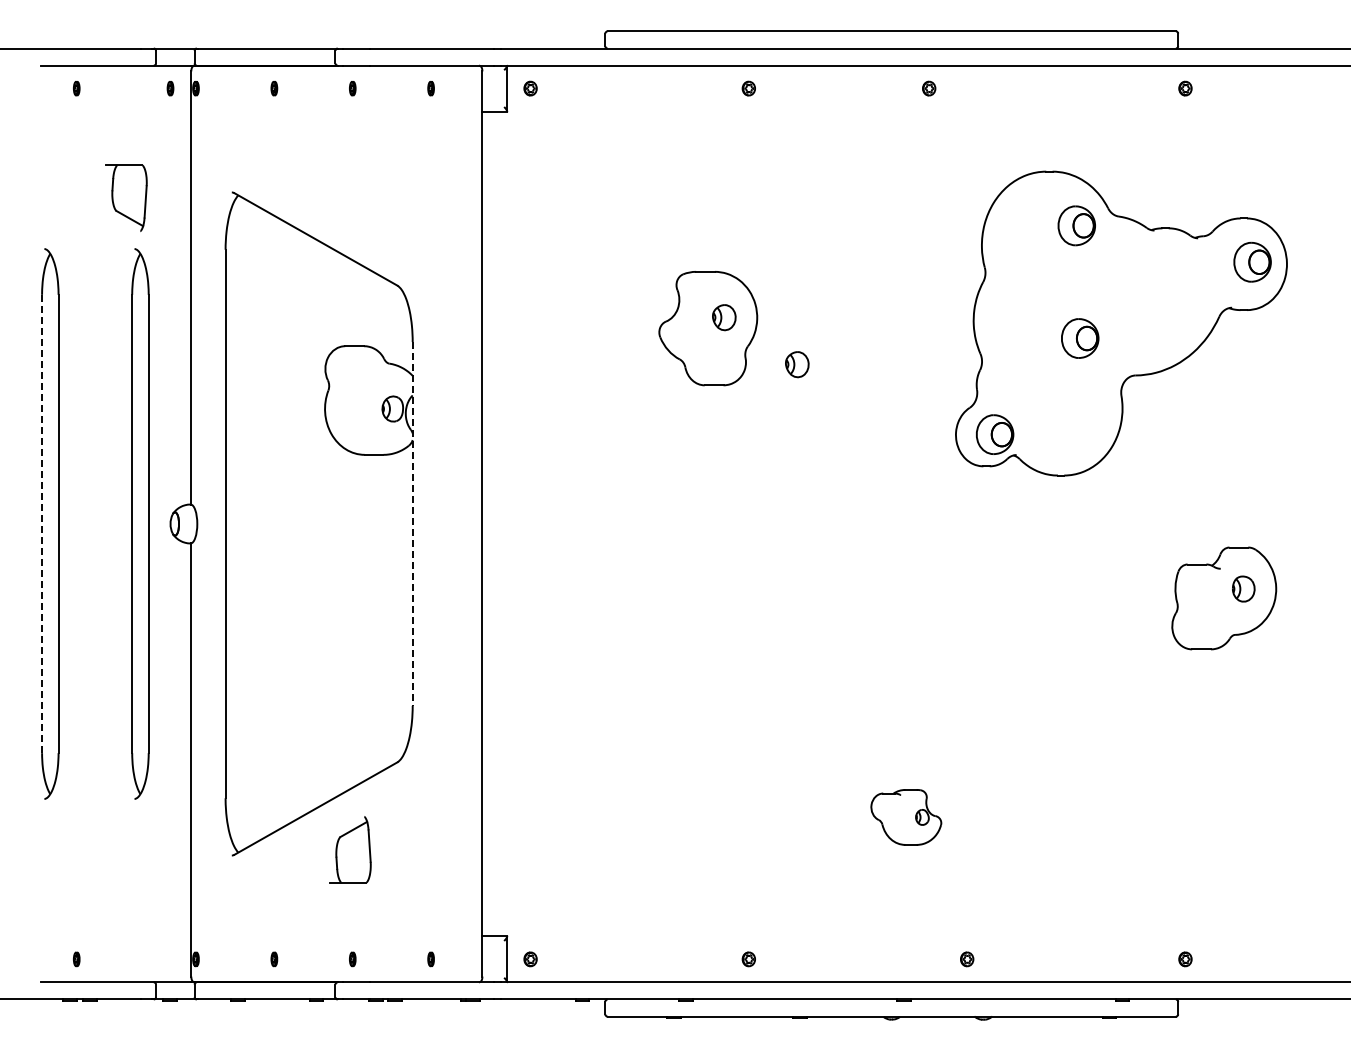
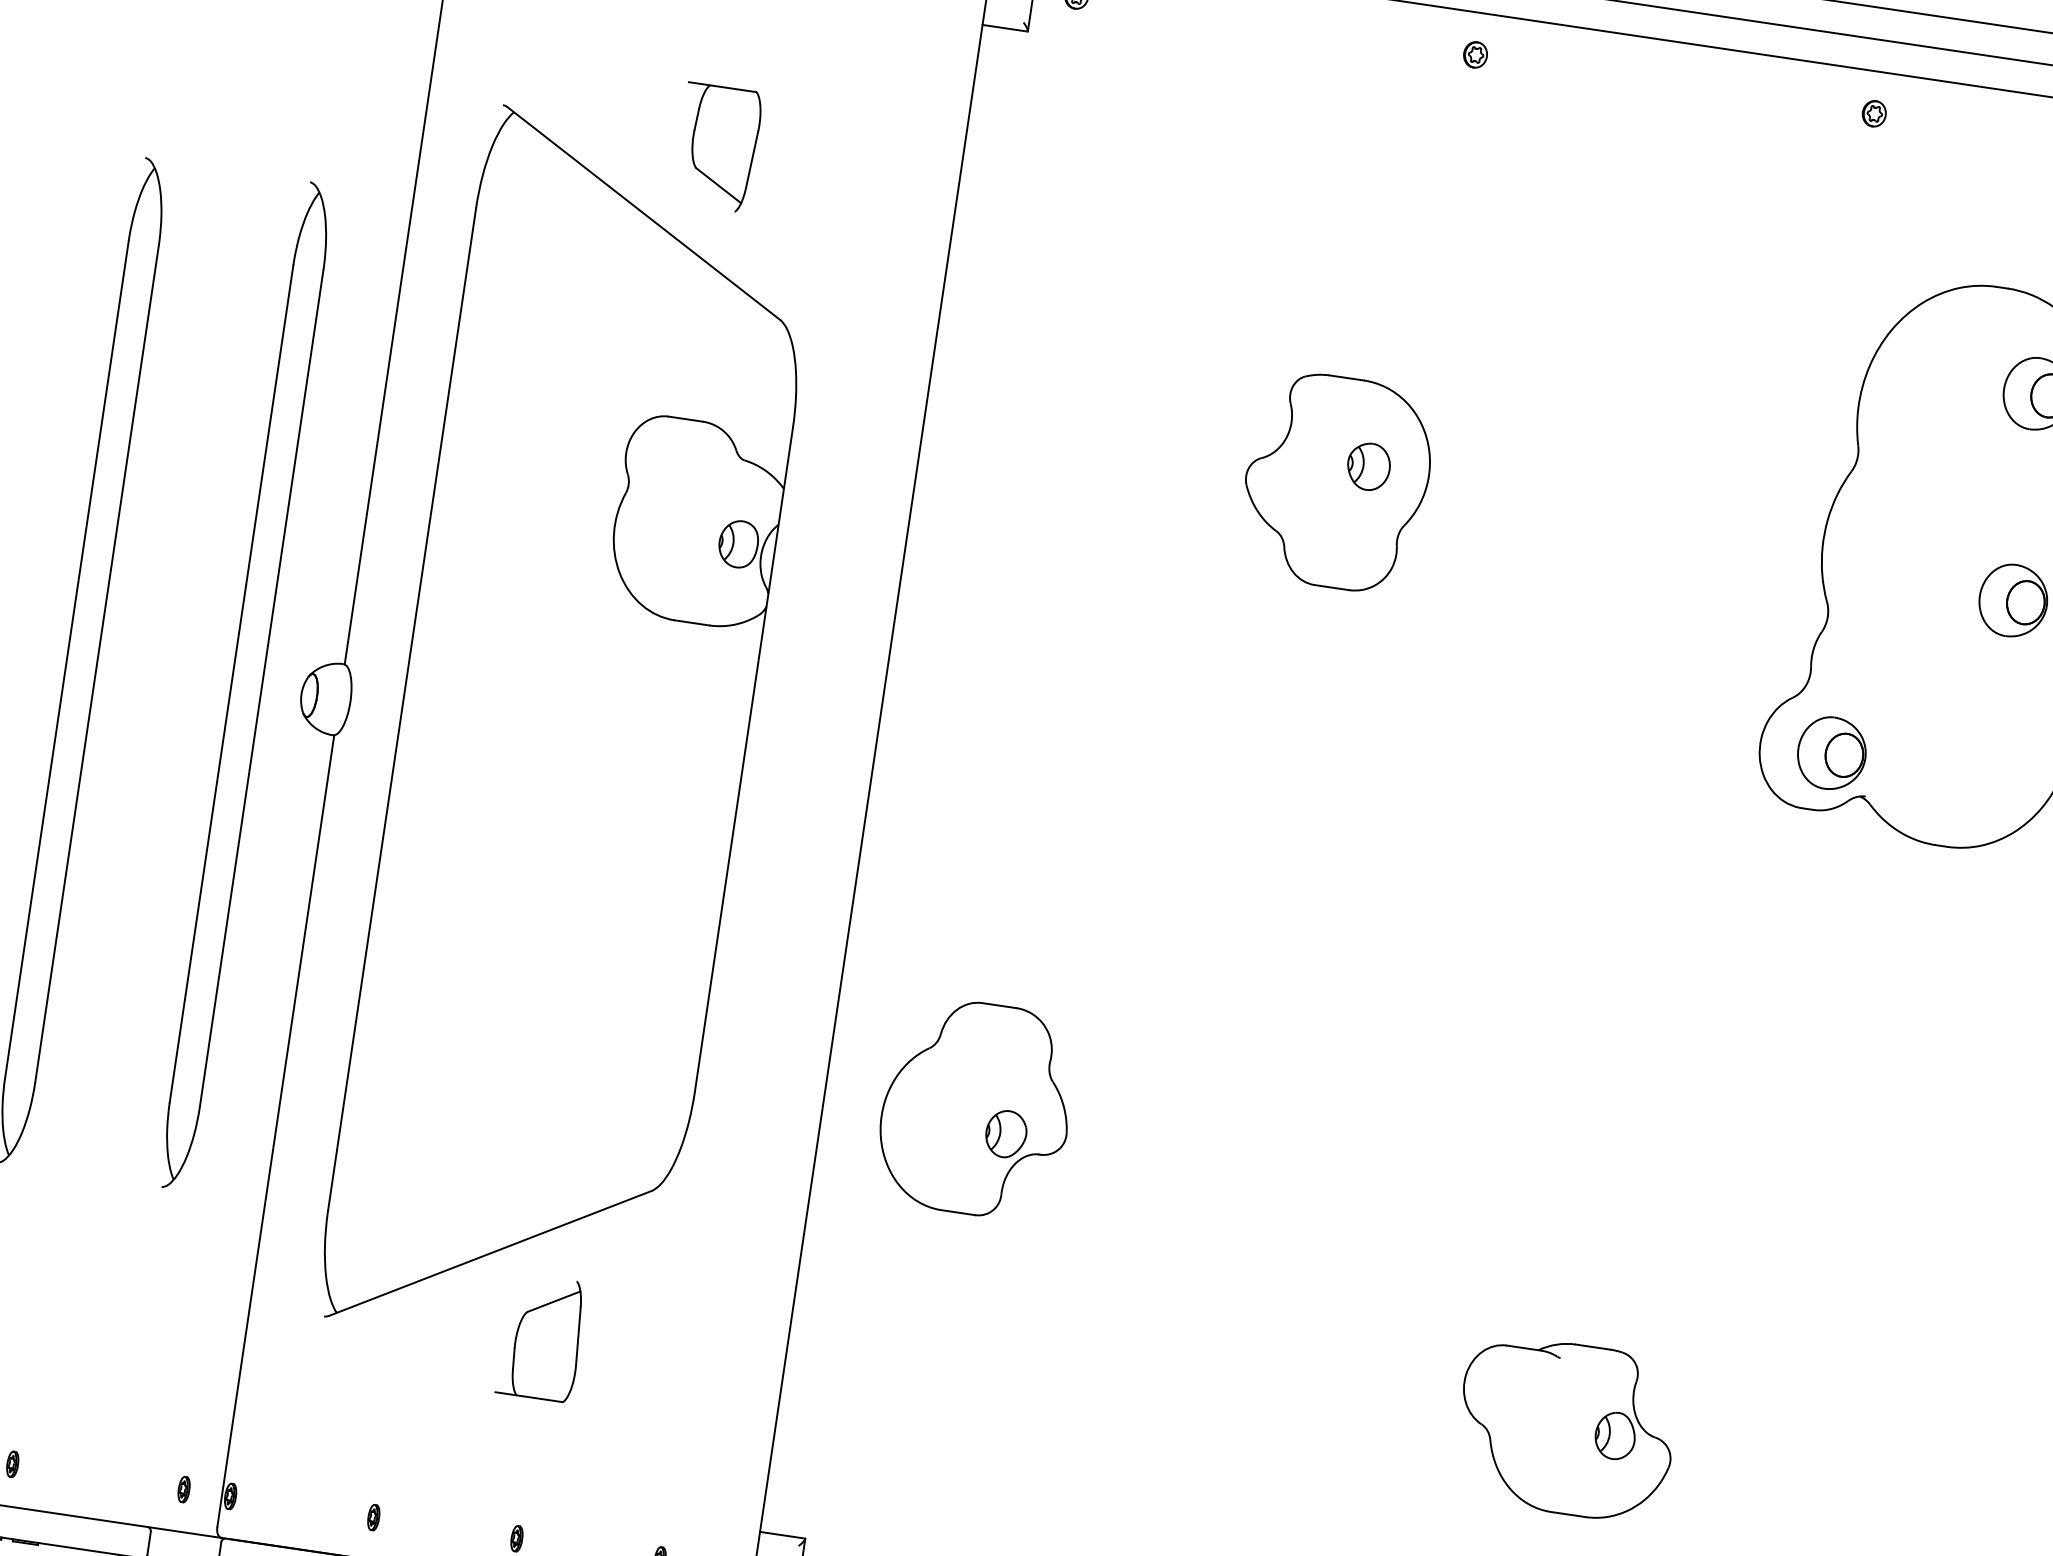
part: (929, 88) -> (1874, 113), moved
part: (126, 197) -> (718, 146), moved
part: (797, 364) -> (1489, 572), removed
line: (42, 524) -> (67, 660), dashed -> solid
line: (412, 524) -> (743, 760), dashed -> solid
part: (564, 692) -> (975, 1108), added
part: (906, 817) -> (1566, 1428), size x1.67
part: (170, 959) -> (184, 1489), added

